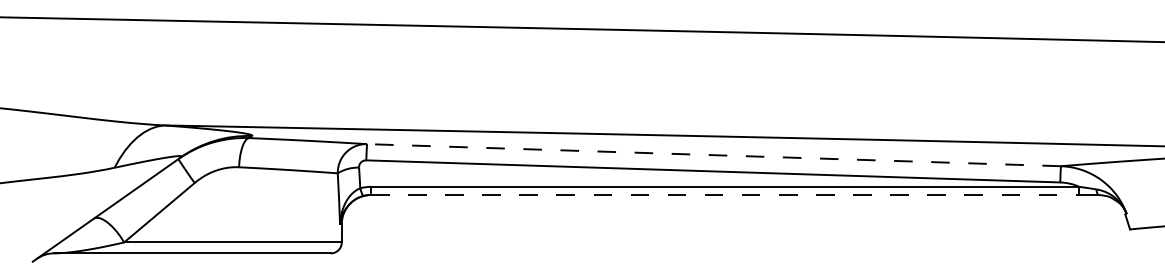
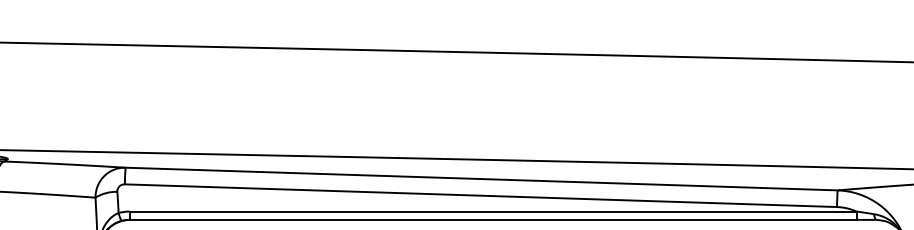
line: (715, 155) -> (483, 179), dashed -> solid
line: (725, 194) -> (493, 219), dashed -> solid

